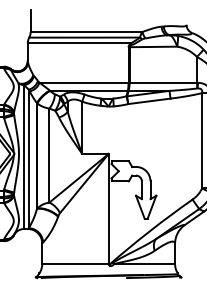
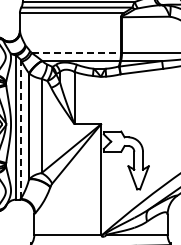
line: (84, 82) -> (76, 52), solid -> dashed
line: (28, 158) -> (20, 128), solid -> dashed

